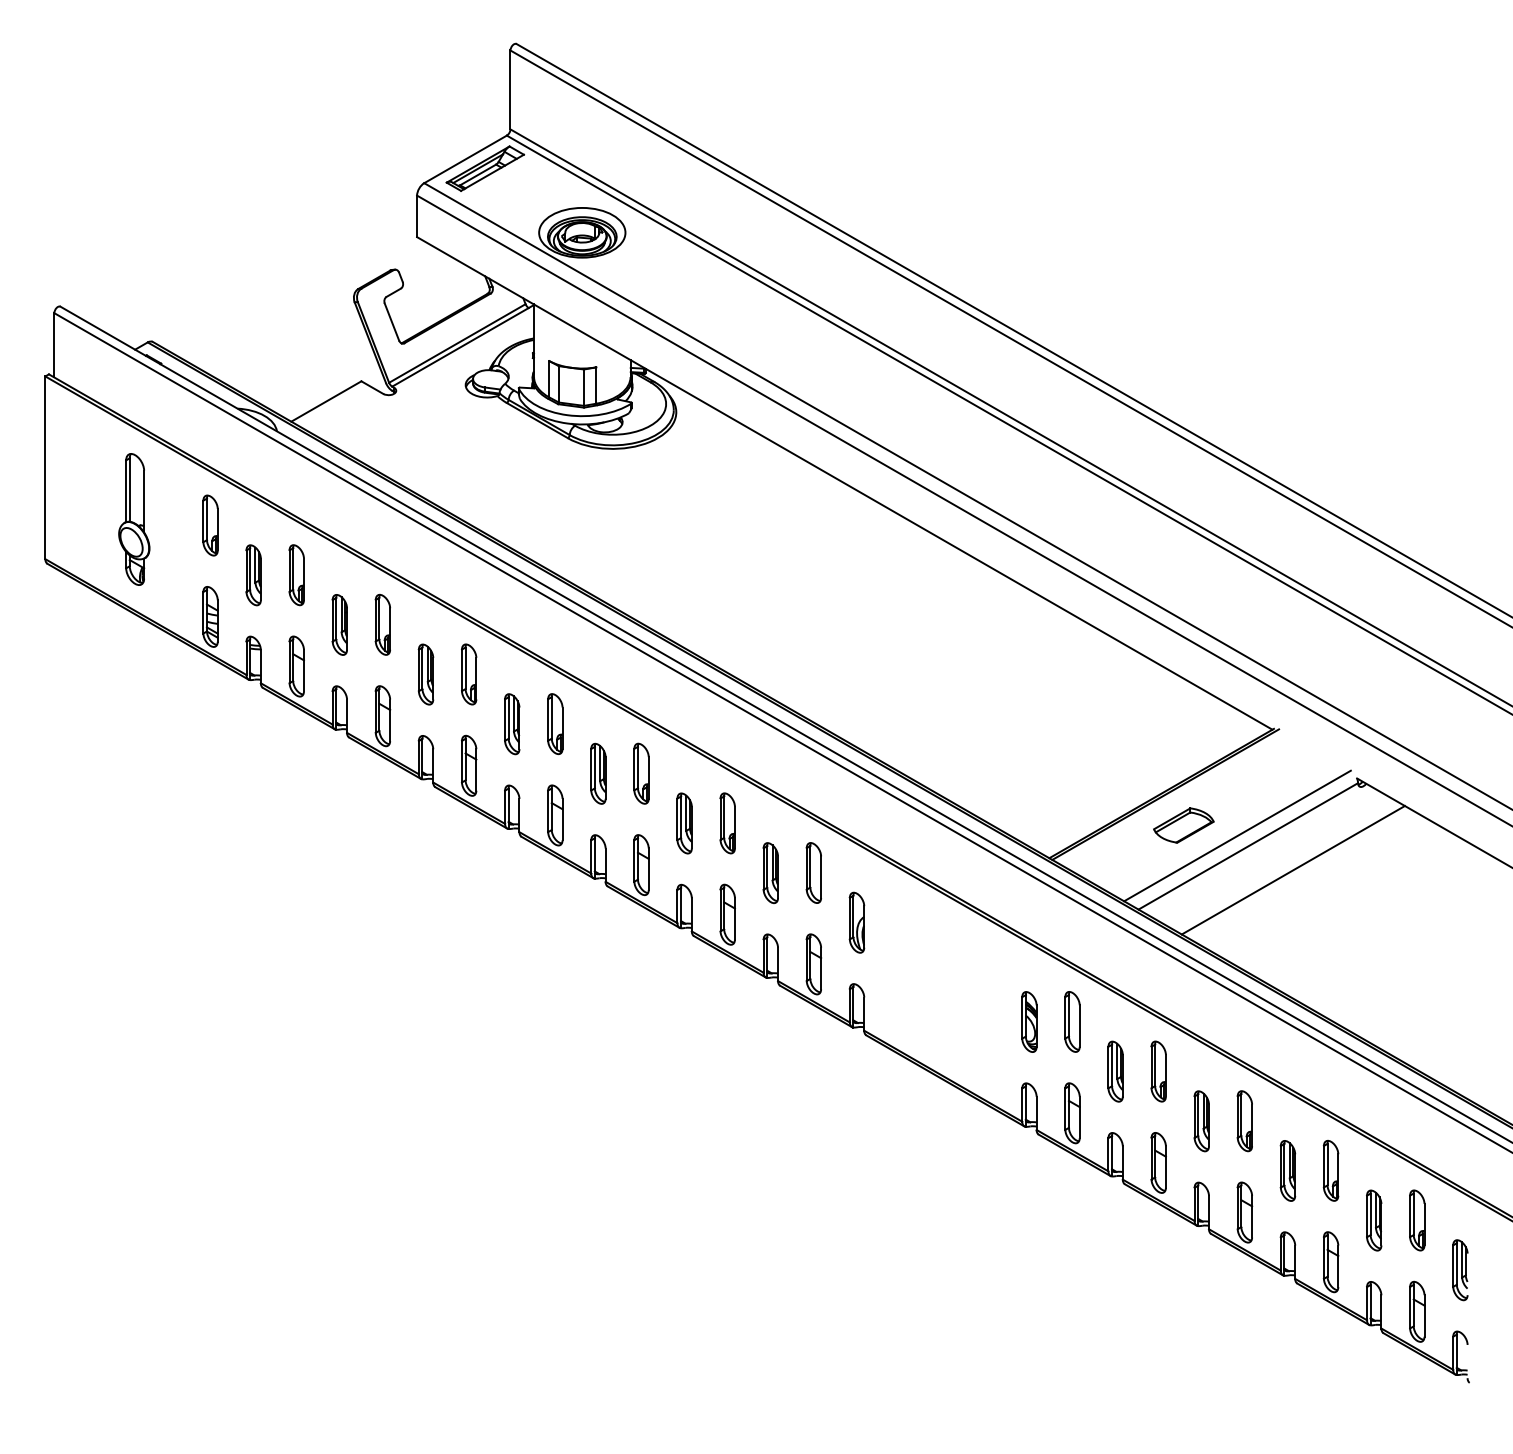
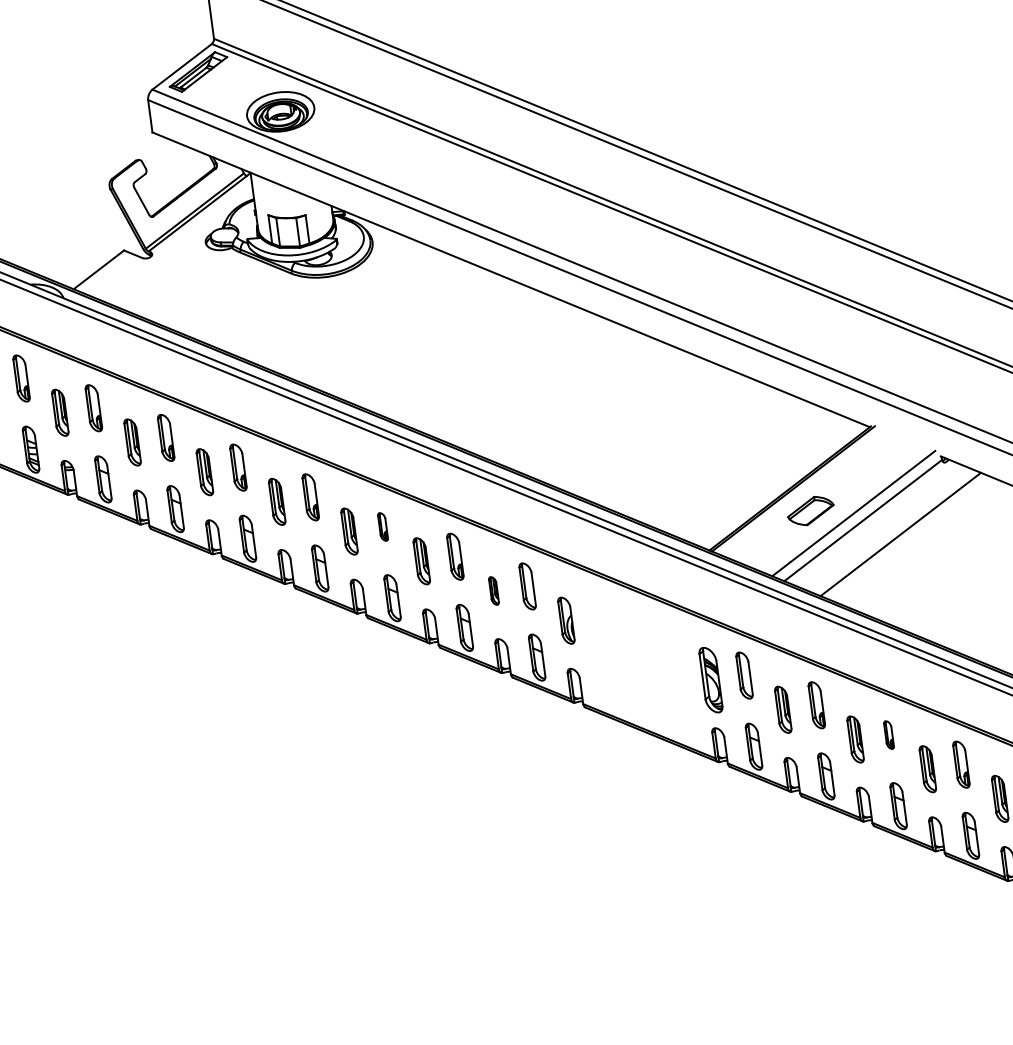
part: (641, 773) -> (383, 526), size x0.6
part: (770, 872) -> (493, 590), size x0.6
part: (1029, 1021) -> (710, 679), size x1.4
part: (1244, 1121) -> (888, 735), size x0.6

